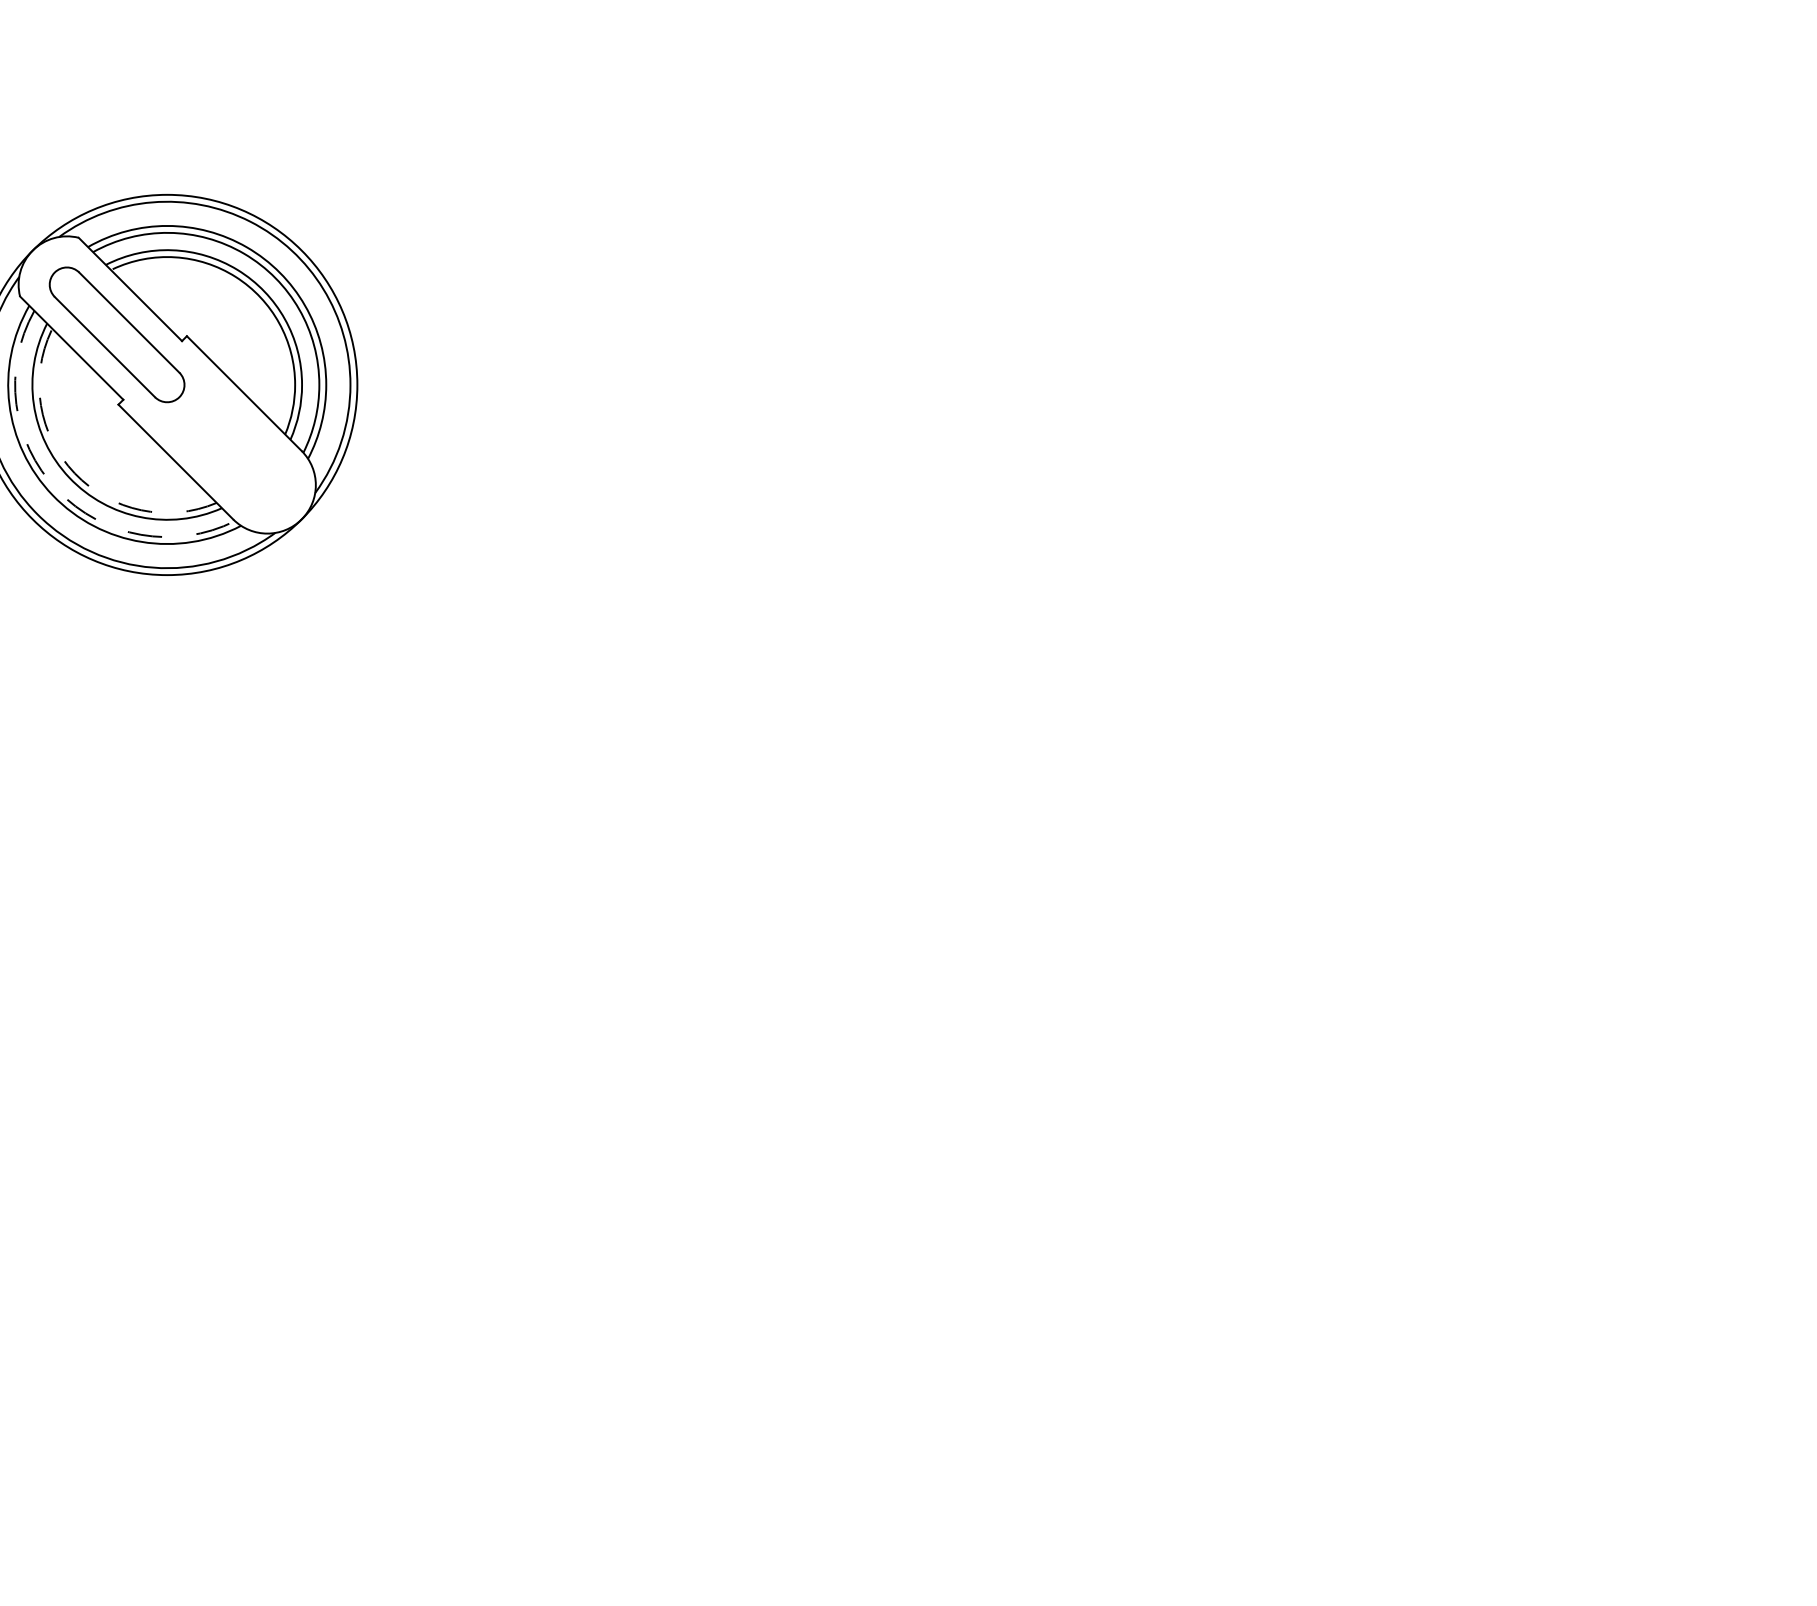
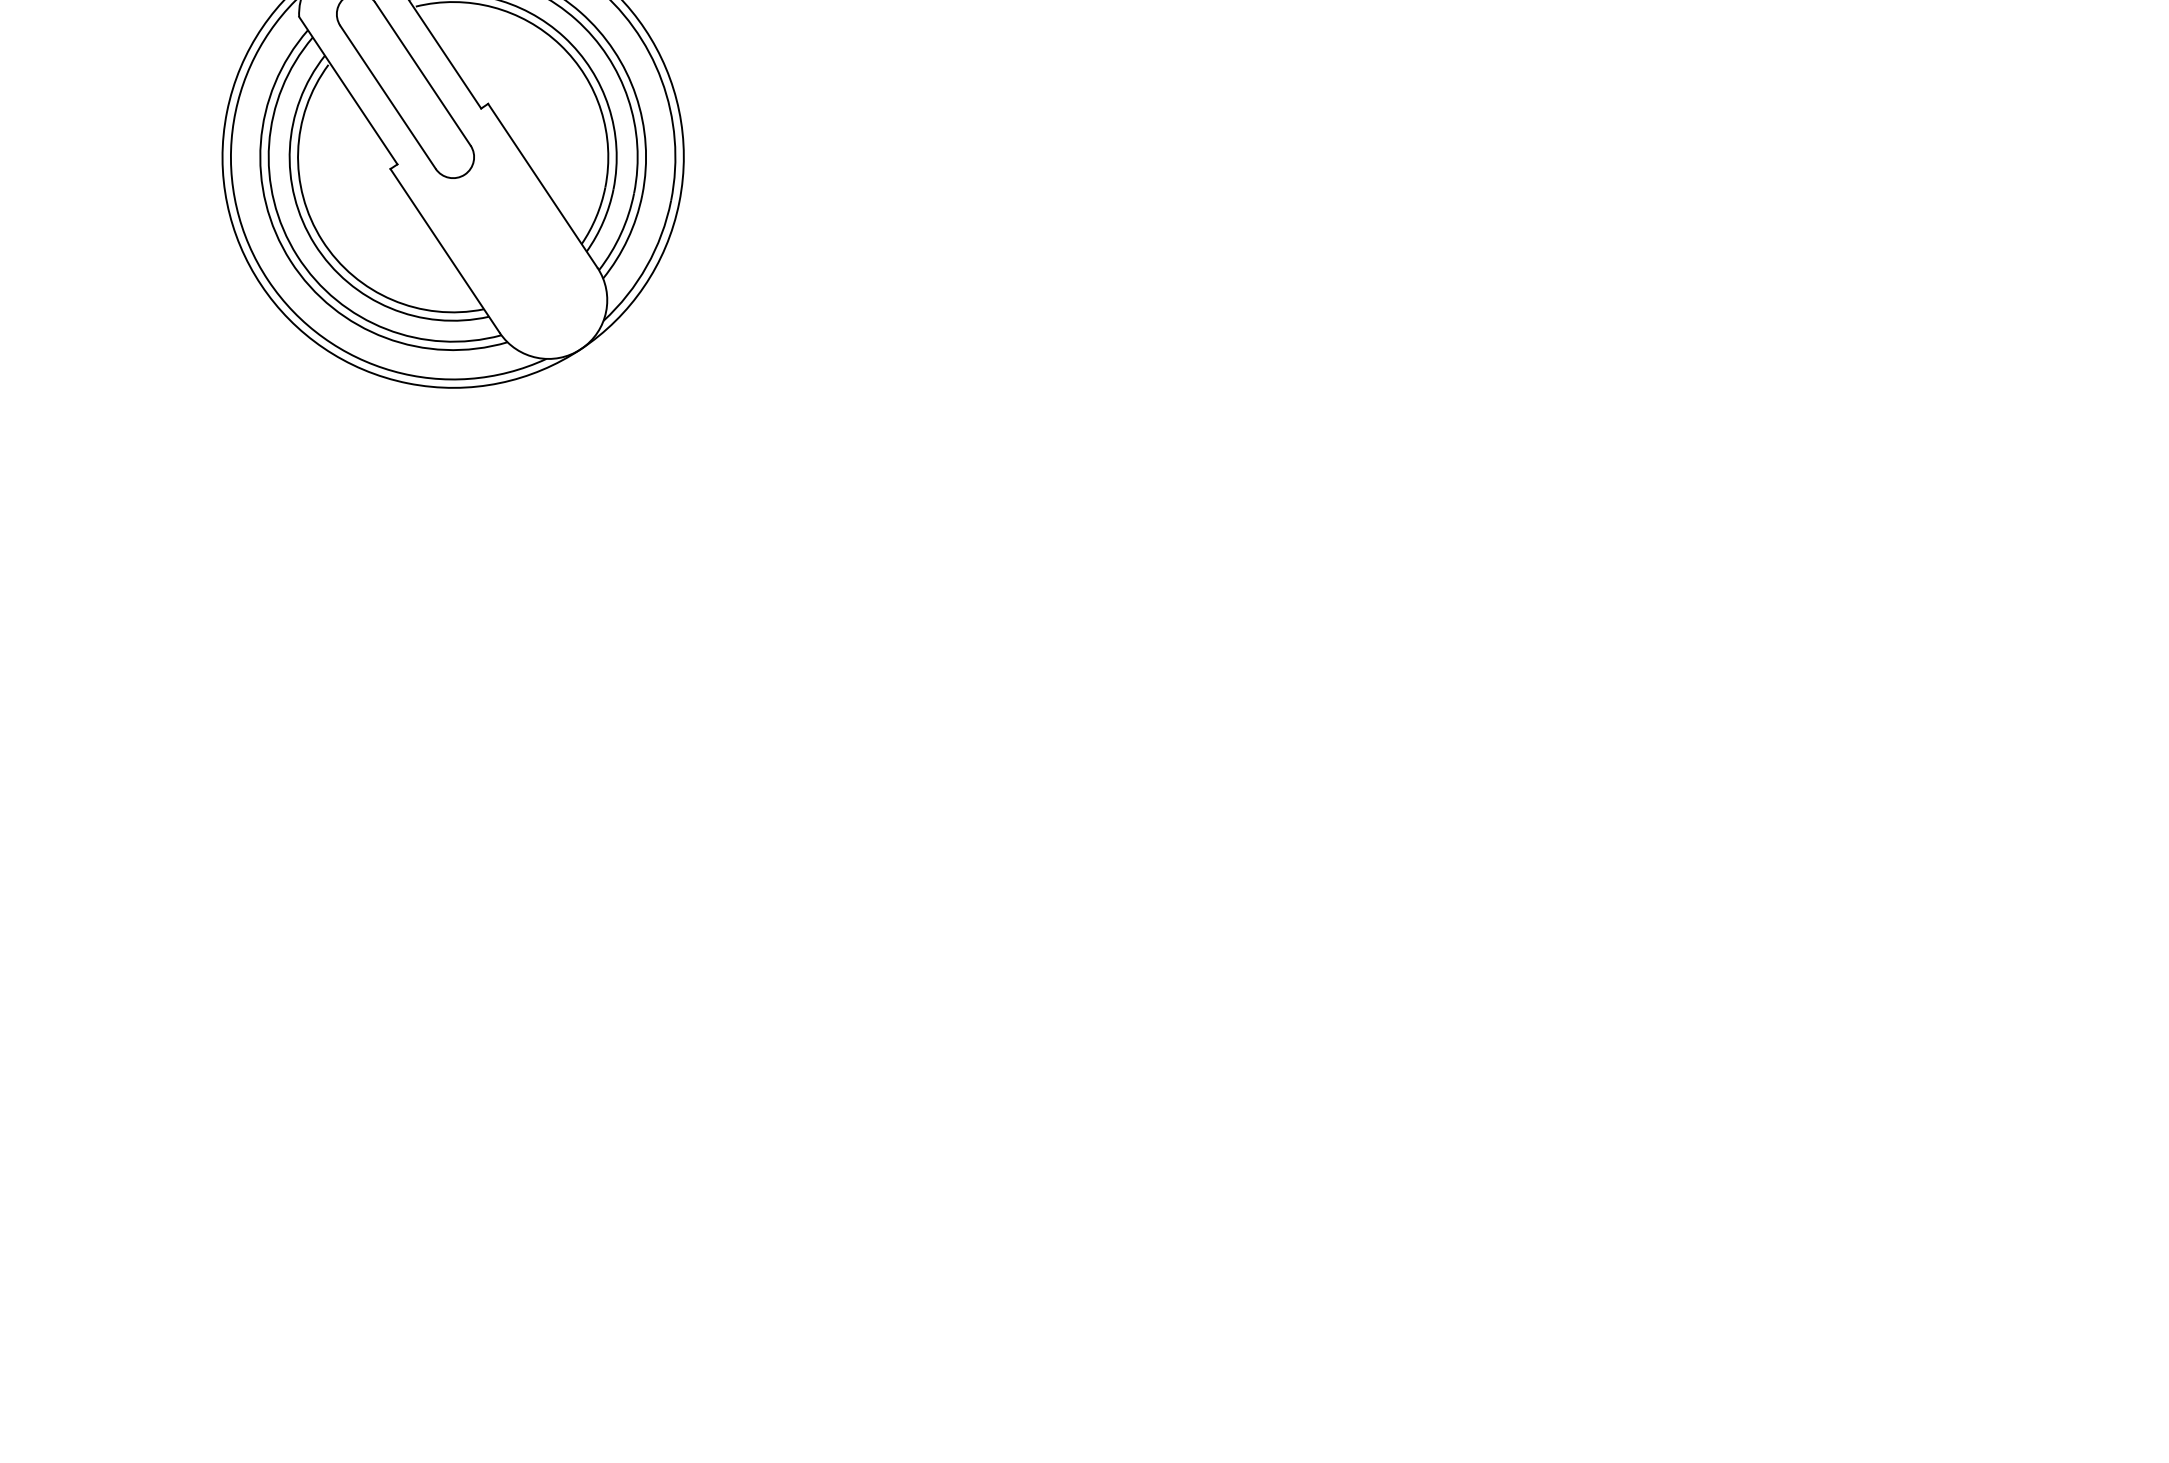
arc: (74, 473) -> (321, 240), dashed -> solid
arc: (57, 489) -> (297, 255), dashed -> solid

